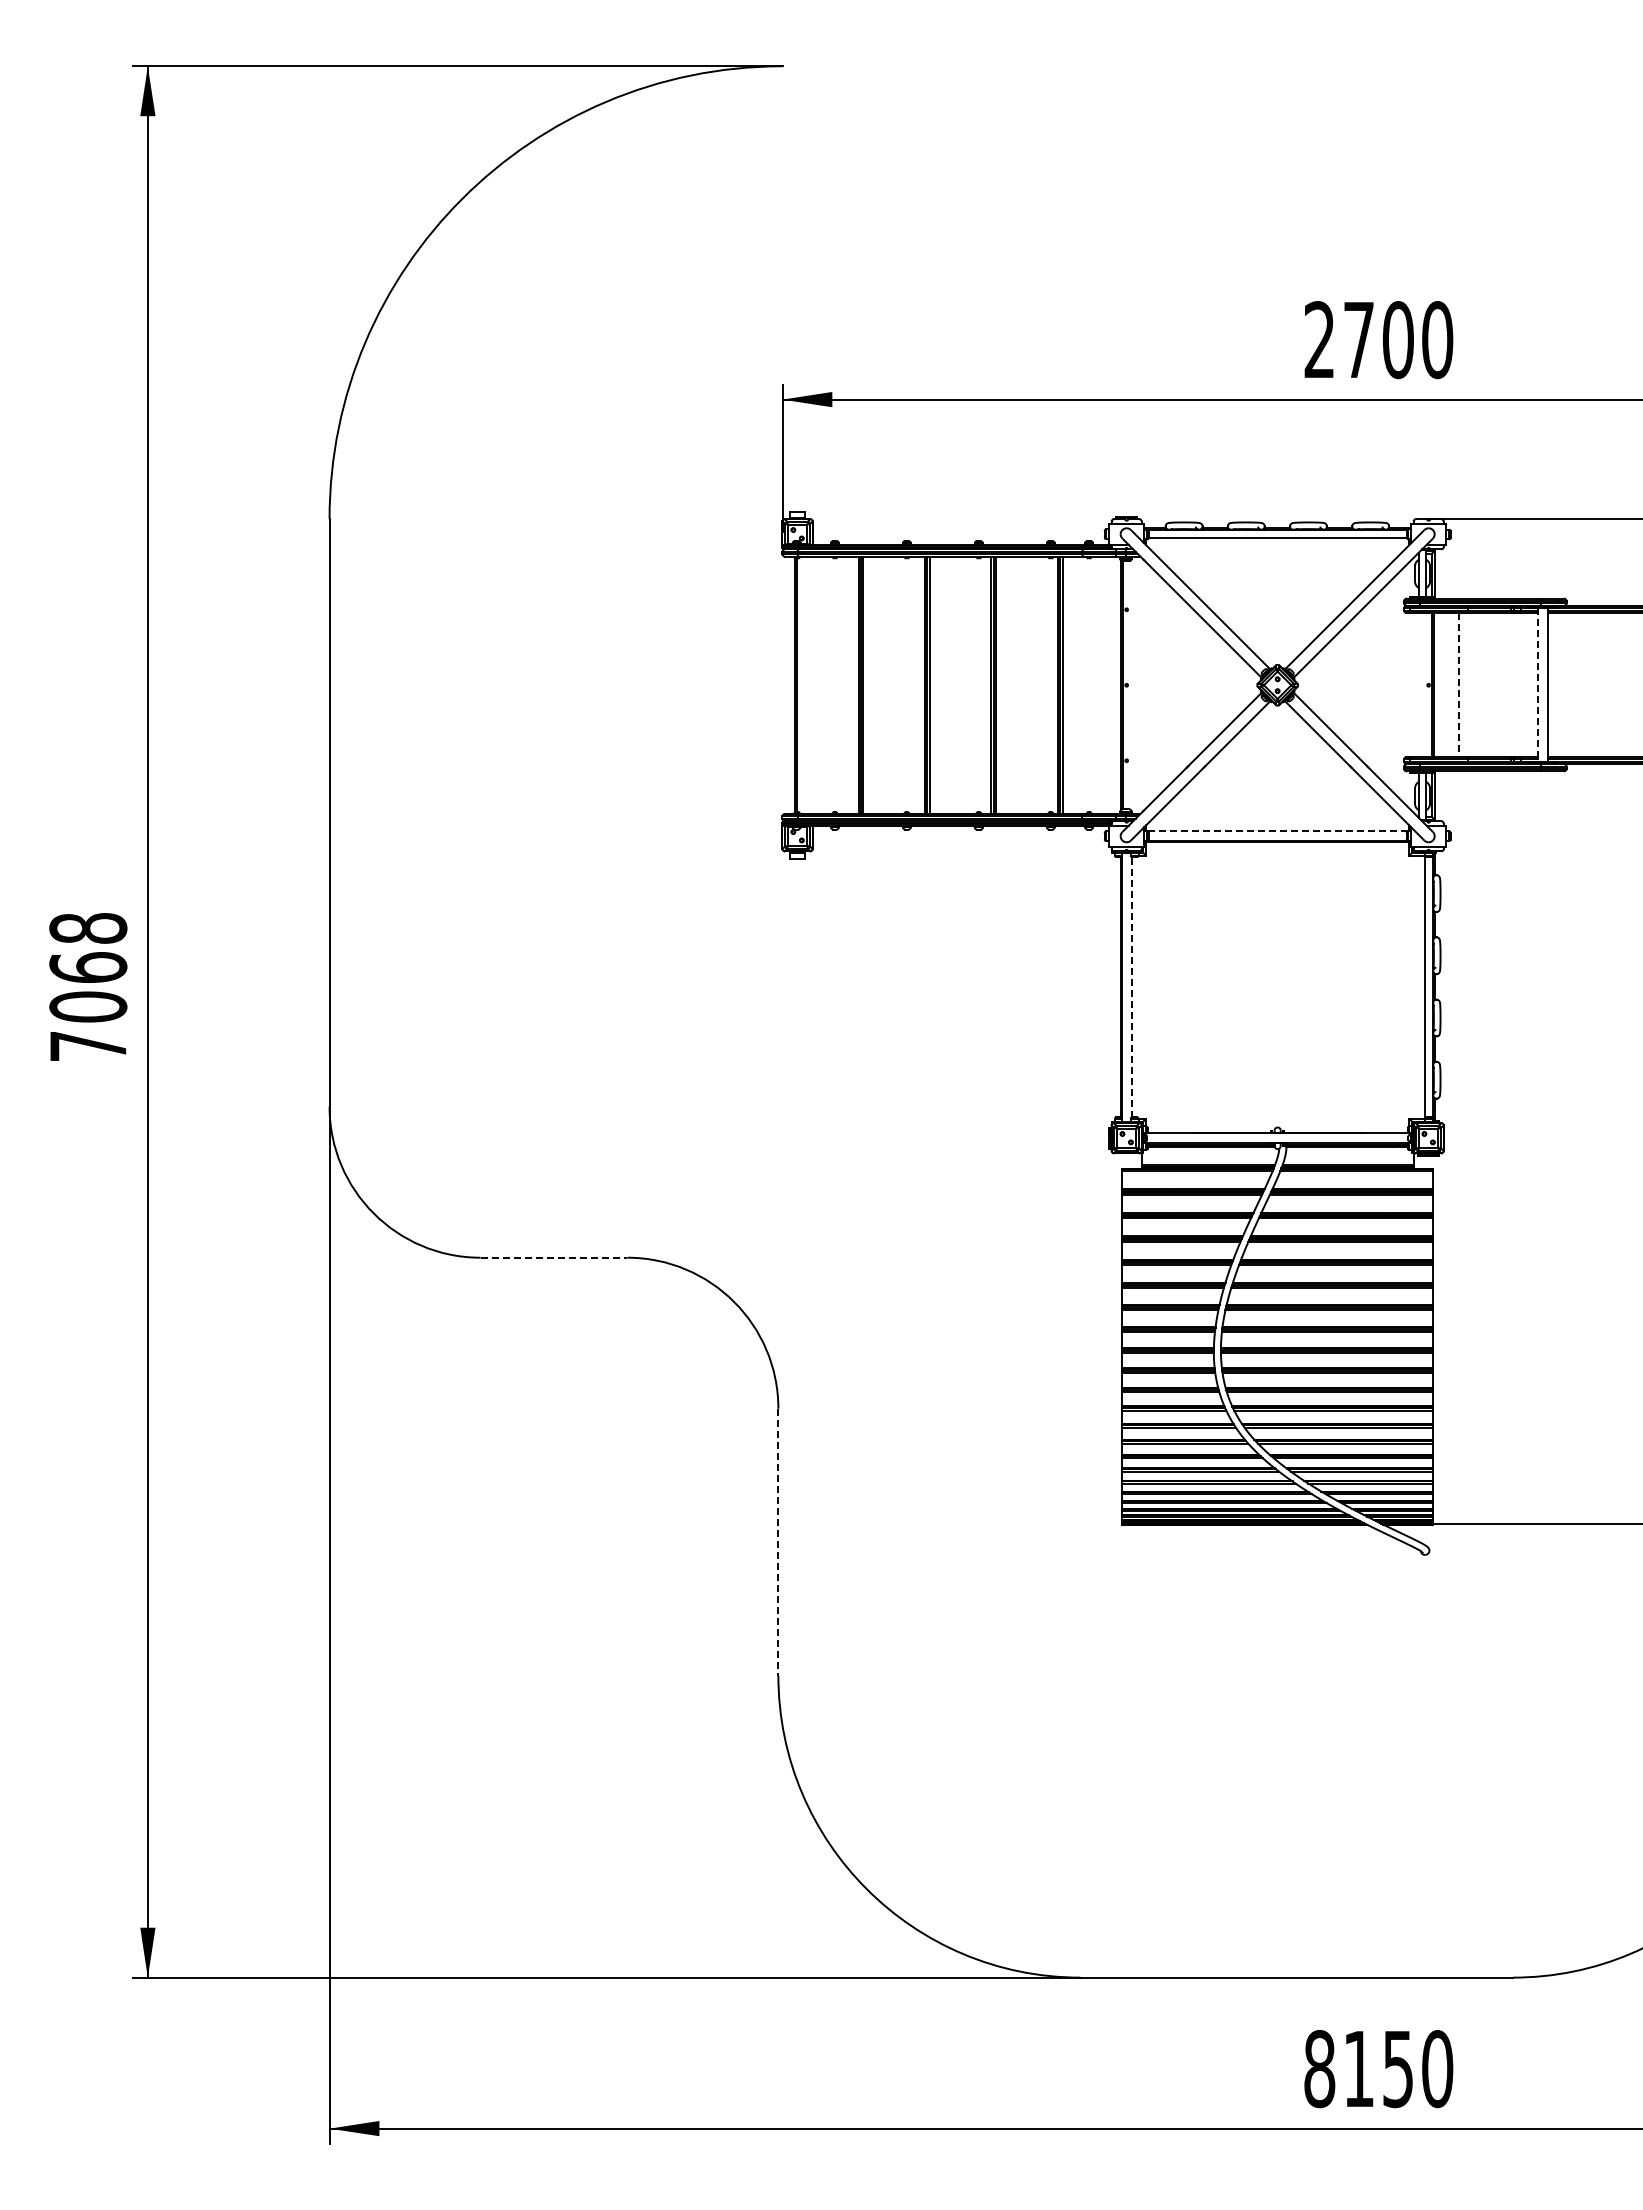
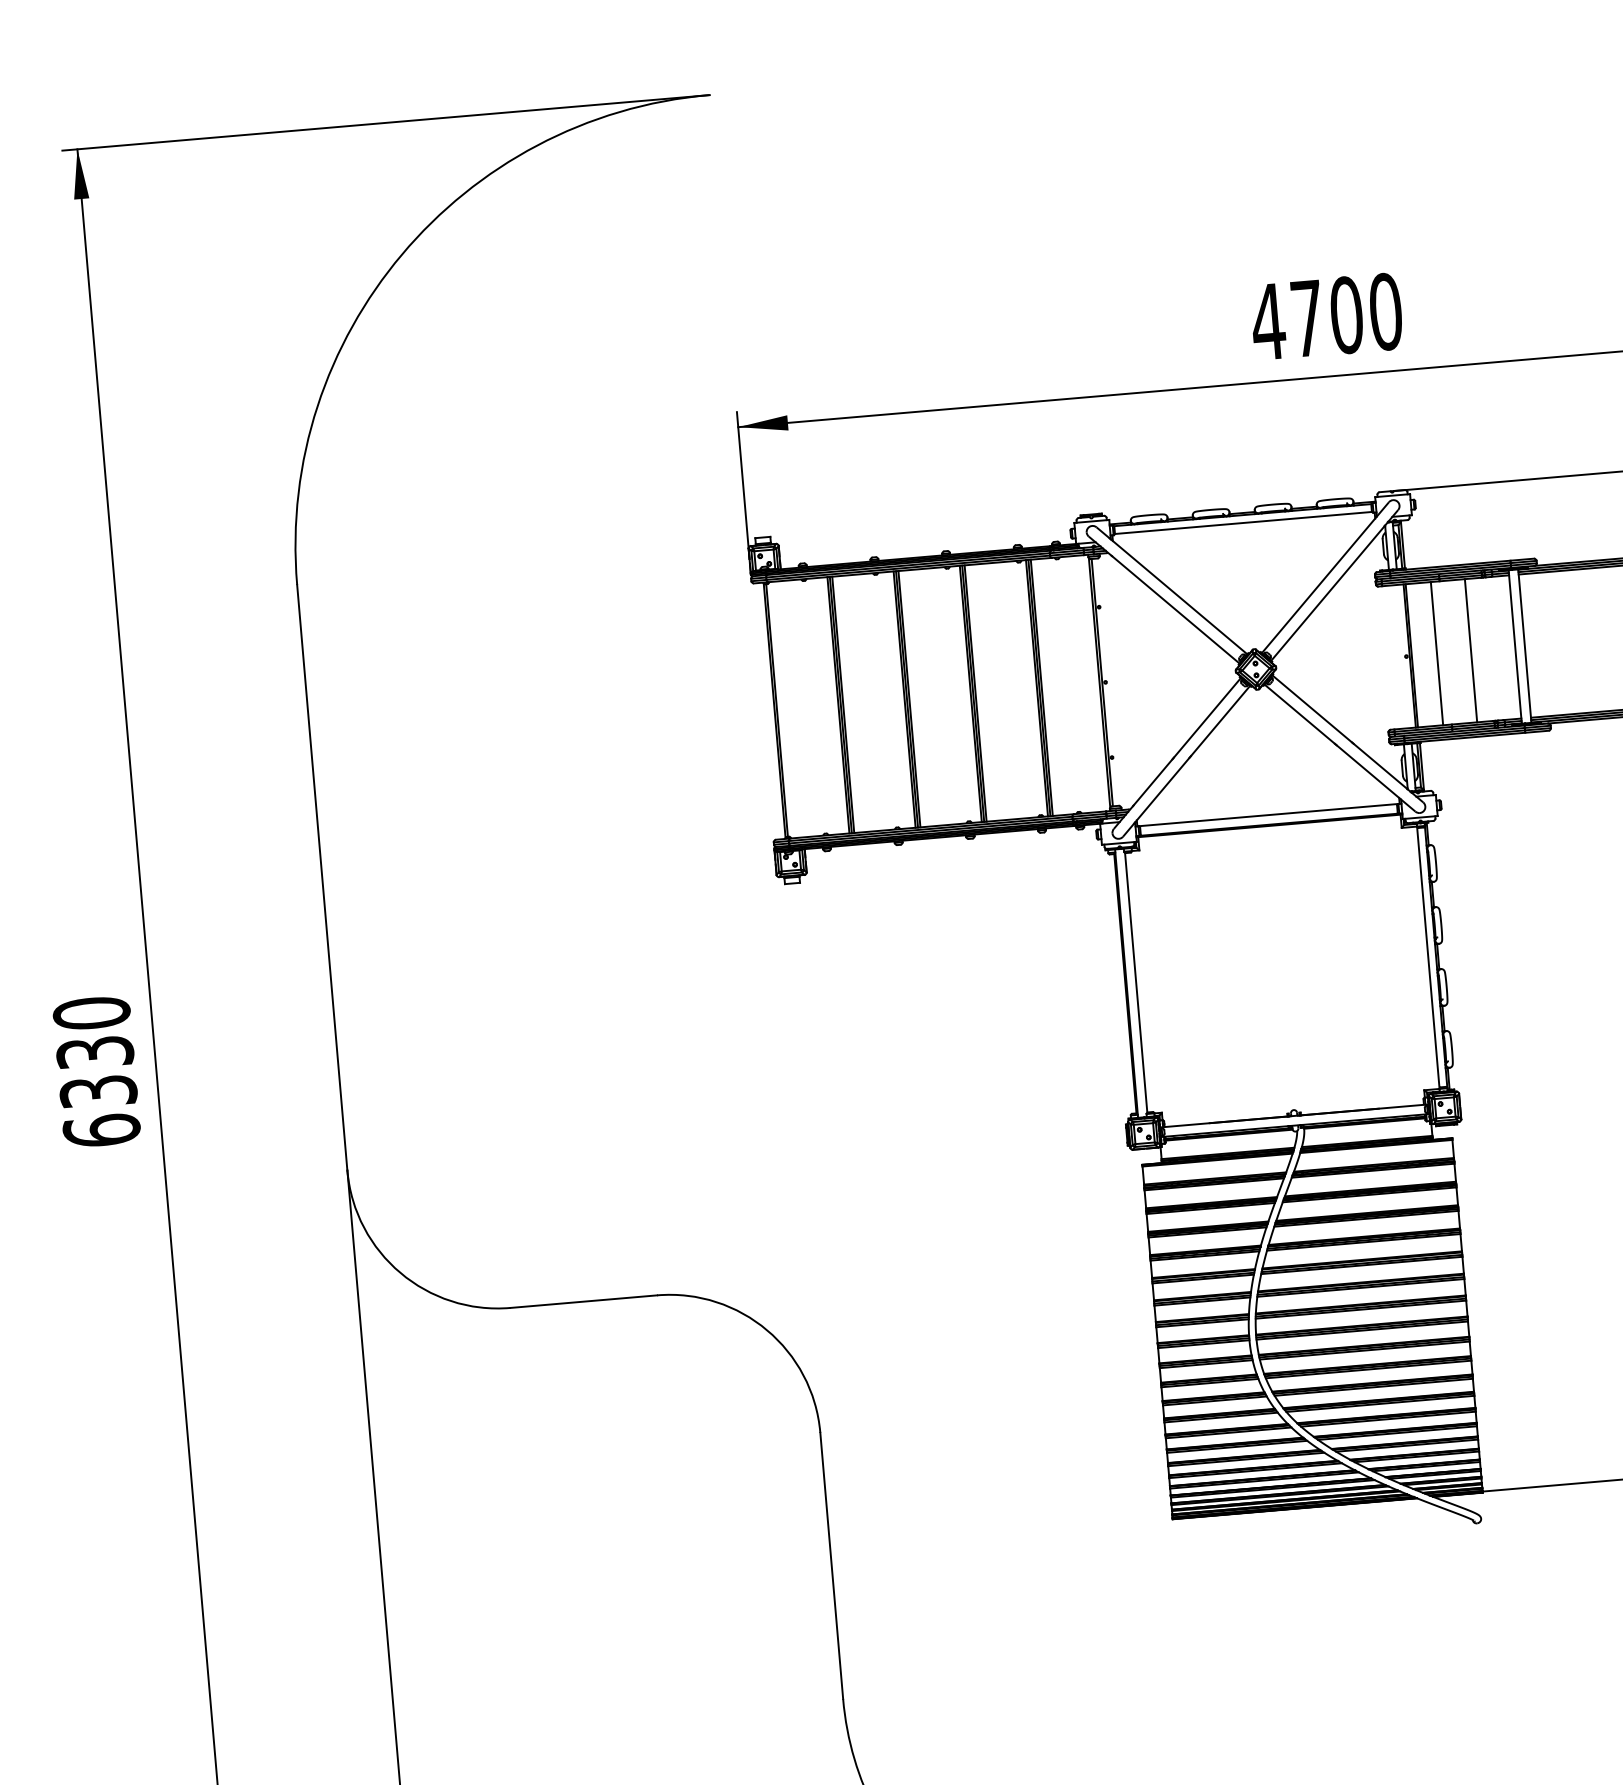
text: (1319, 339) -> (1268, 321), 2700 -> 4700
line: (1459, 684) -> (1437, 653), dashed -> solid
line: (1493, 684) -> (1470, 650), added
line: (1537, 684) -> (1514, 646), dashed -> solid
line: (1277, 831) -> (1268, 815), dashed -> solid
line: (1131, 986) -> (1136, 982), dashed -> solid
text: (88, 987) -> (96, 1072), 7068 -> 6330
line: (554, 1257) -> (584, 1301), dashed -> solid
line: (778, 1542) -> (831, 1566), dashed -> solid

